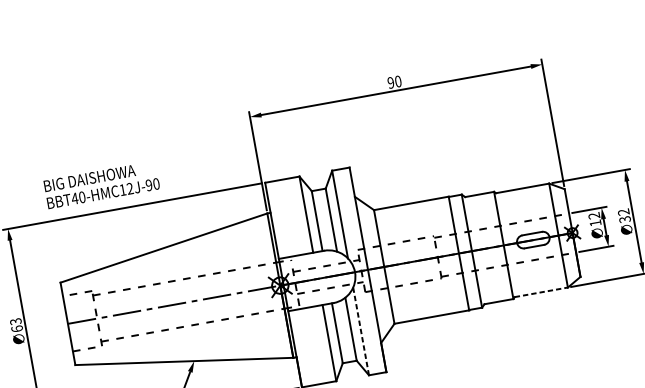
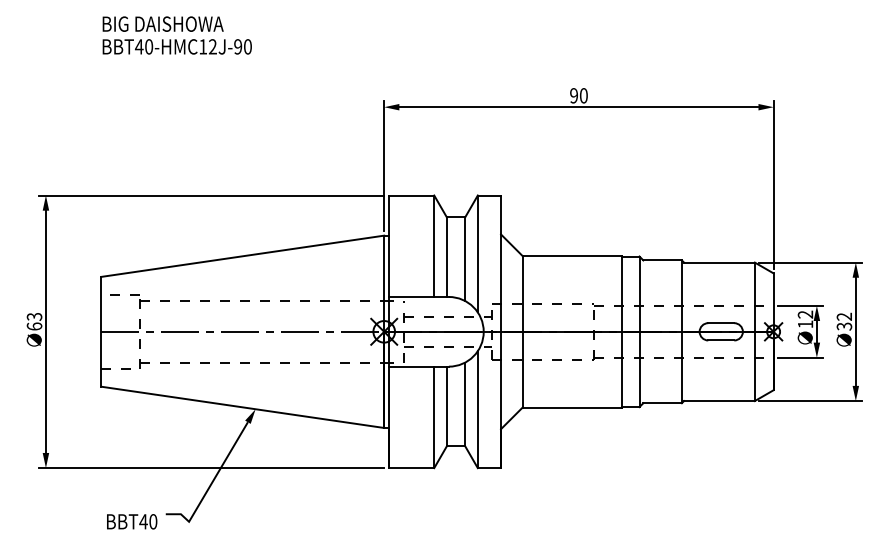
text: (101, 185) -> (176, 35), moved
line: (541, 292) -> (719, 401), dashed -> solid
line: (360, 332) -> (477, 410), dashed -> solid

